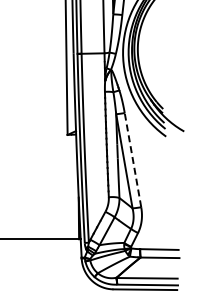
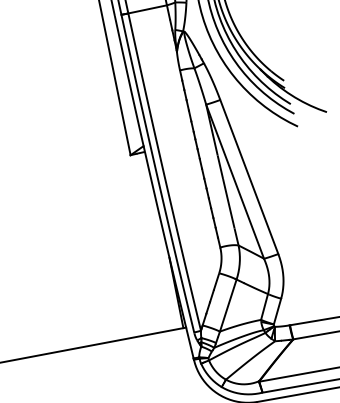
line: (132, 160) -> (248, 177), dashed -> solid

